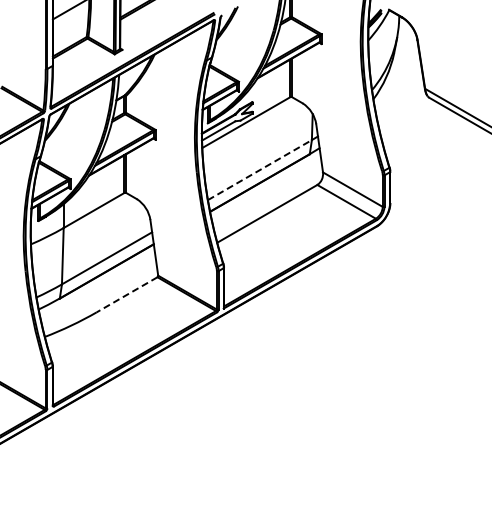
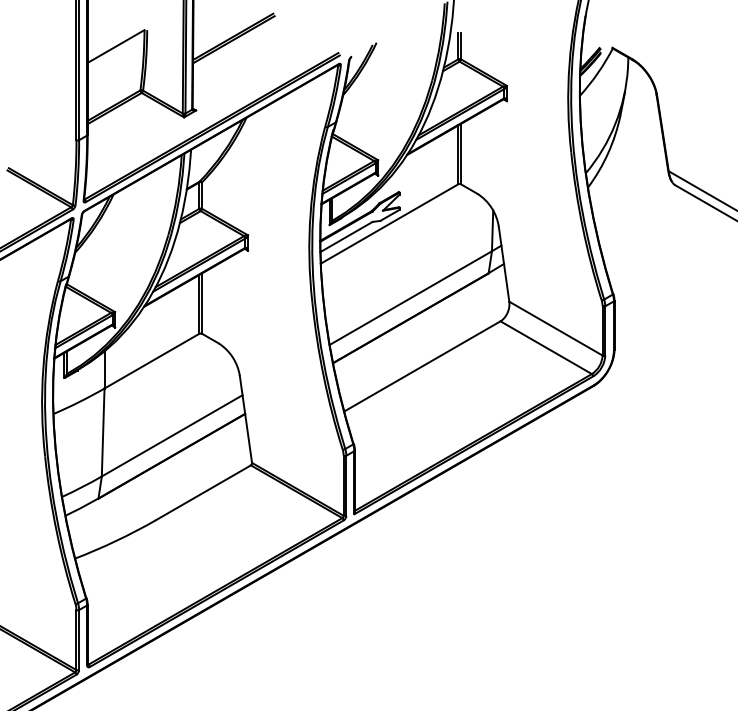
line: (260, 169) -> (411, 297), dashed -> solid
line: (126, 295) -> (202, 493), dashed -> solid

